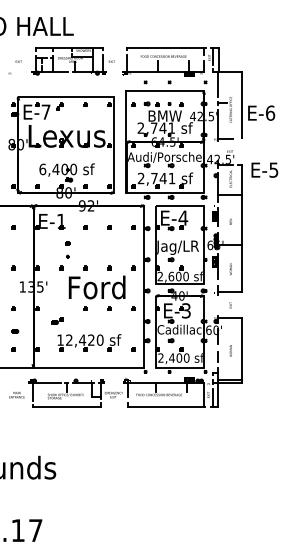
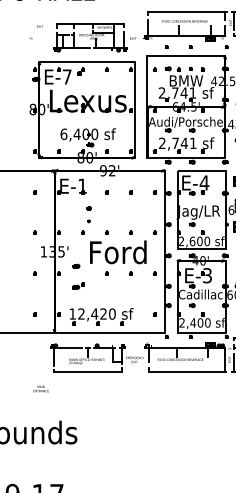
part: (72, 61) -> (93, 38), moved
part: (15, 331) -> (76, 266), moved
part: (89, 342) -> (101, 316), moved
text: (16, 395) -> (40, 389), moved

